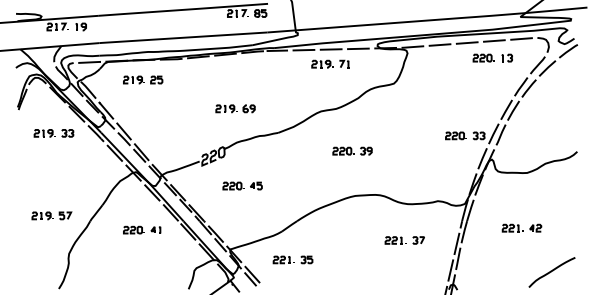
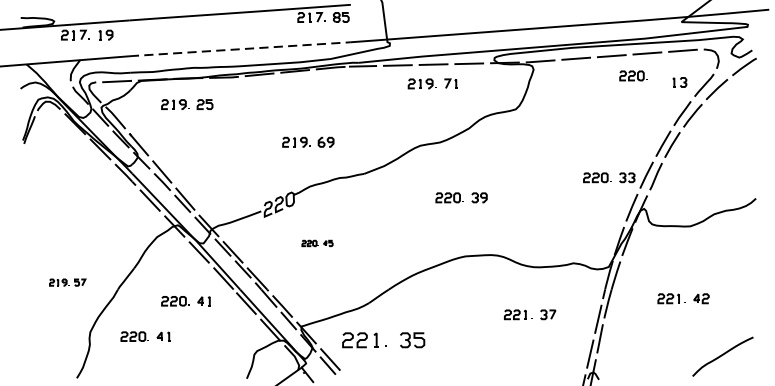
line: (183, 37) -> (240, 48), solid -> dashed
part: (506, 57) -> (678, 81), moved
part: (53, 133) -> (69, 174), removed
part: (242, 185) -> (317, 242), size x0.6
part: (51, 215) -> (67, 282), size x0.7
part: (111, 256) -> (145, 335), added
part: (292, 259) -> (382, 339), size x1.6

